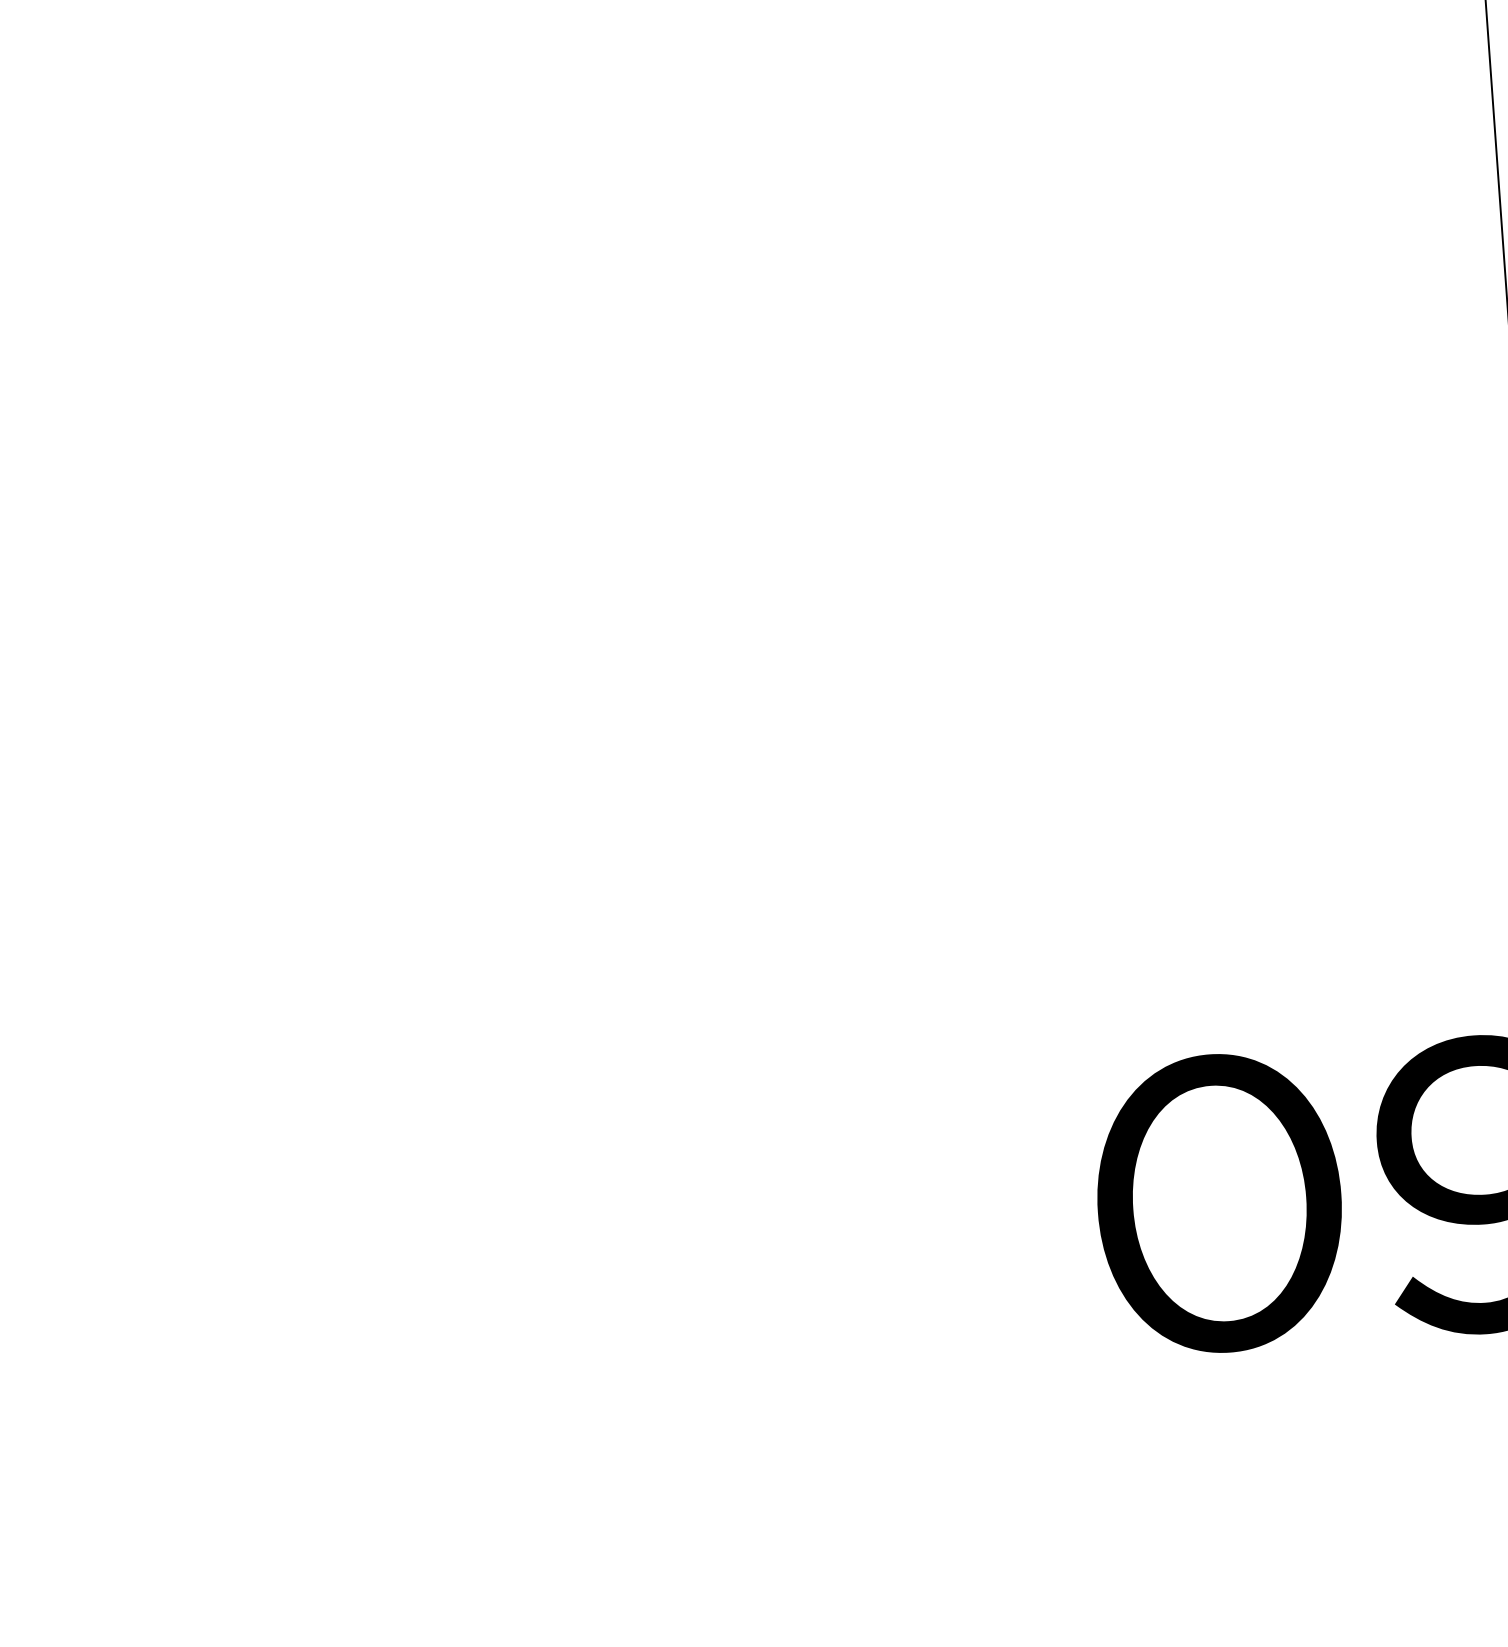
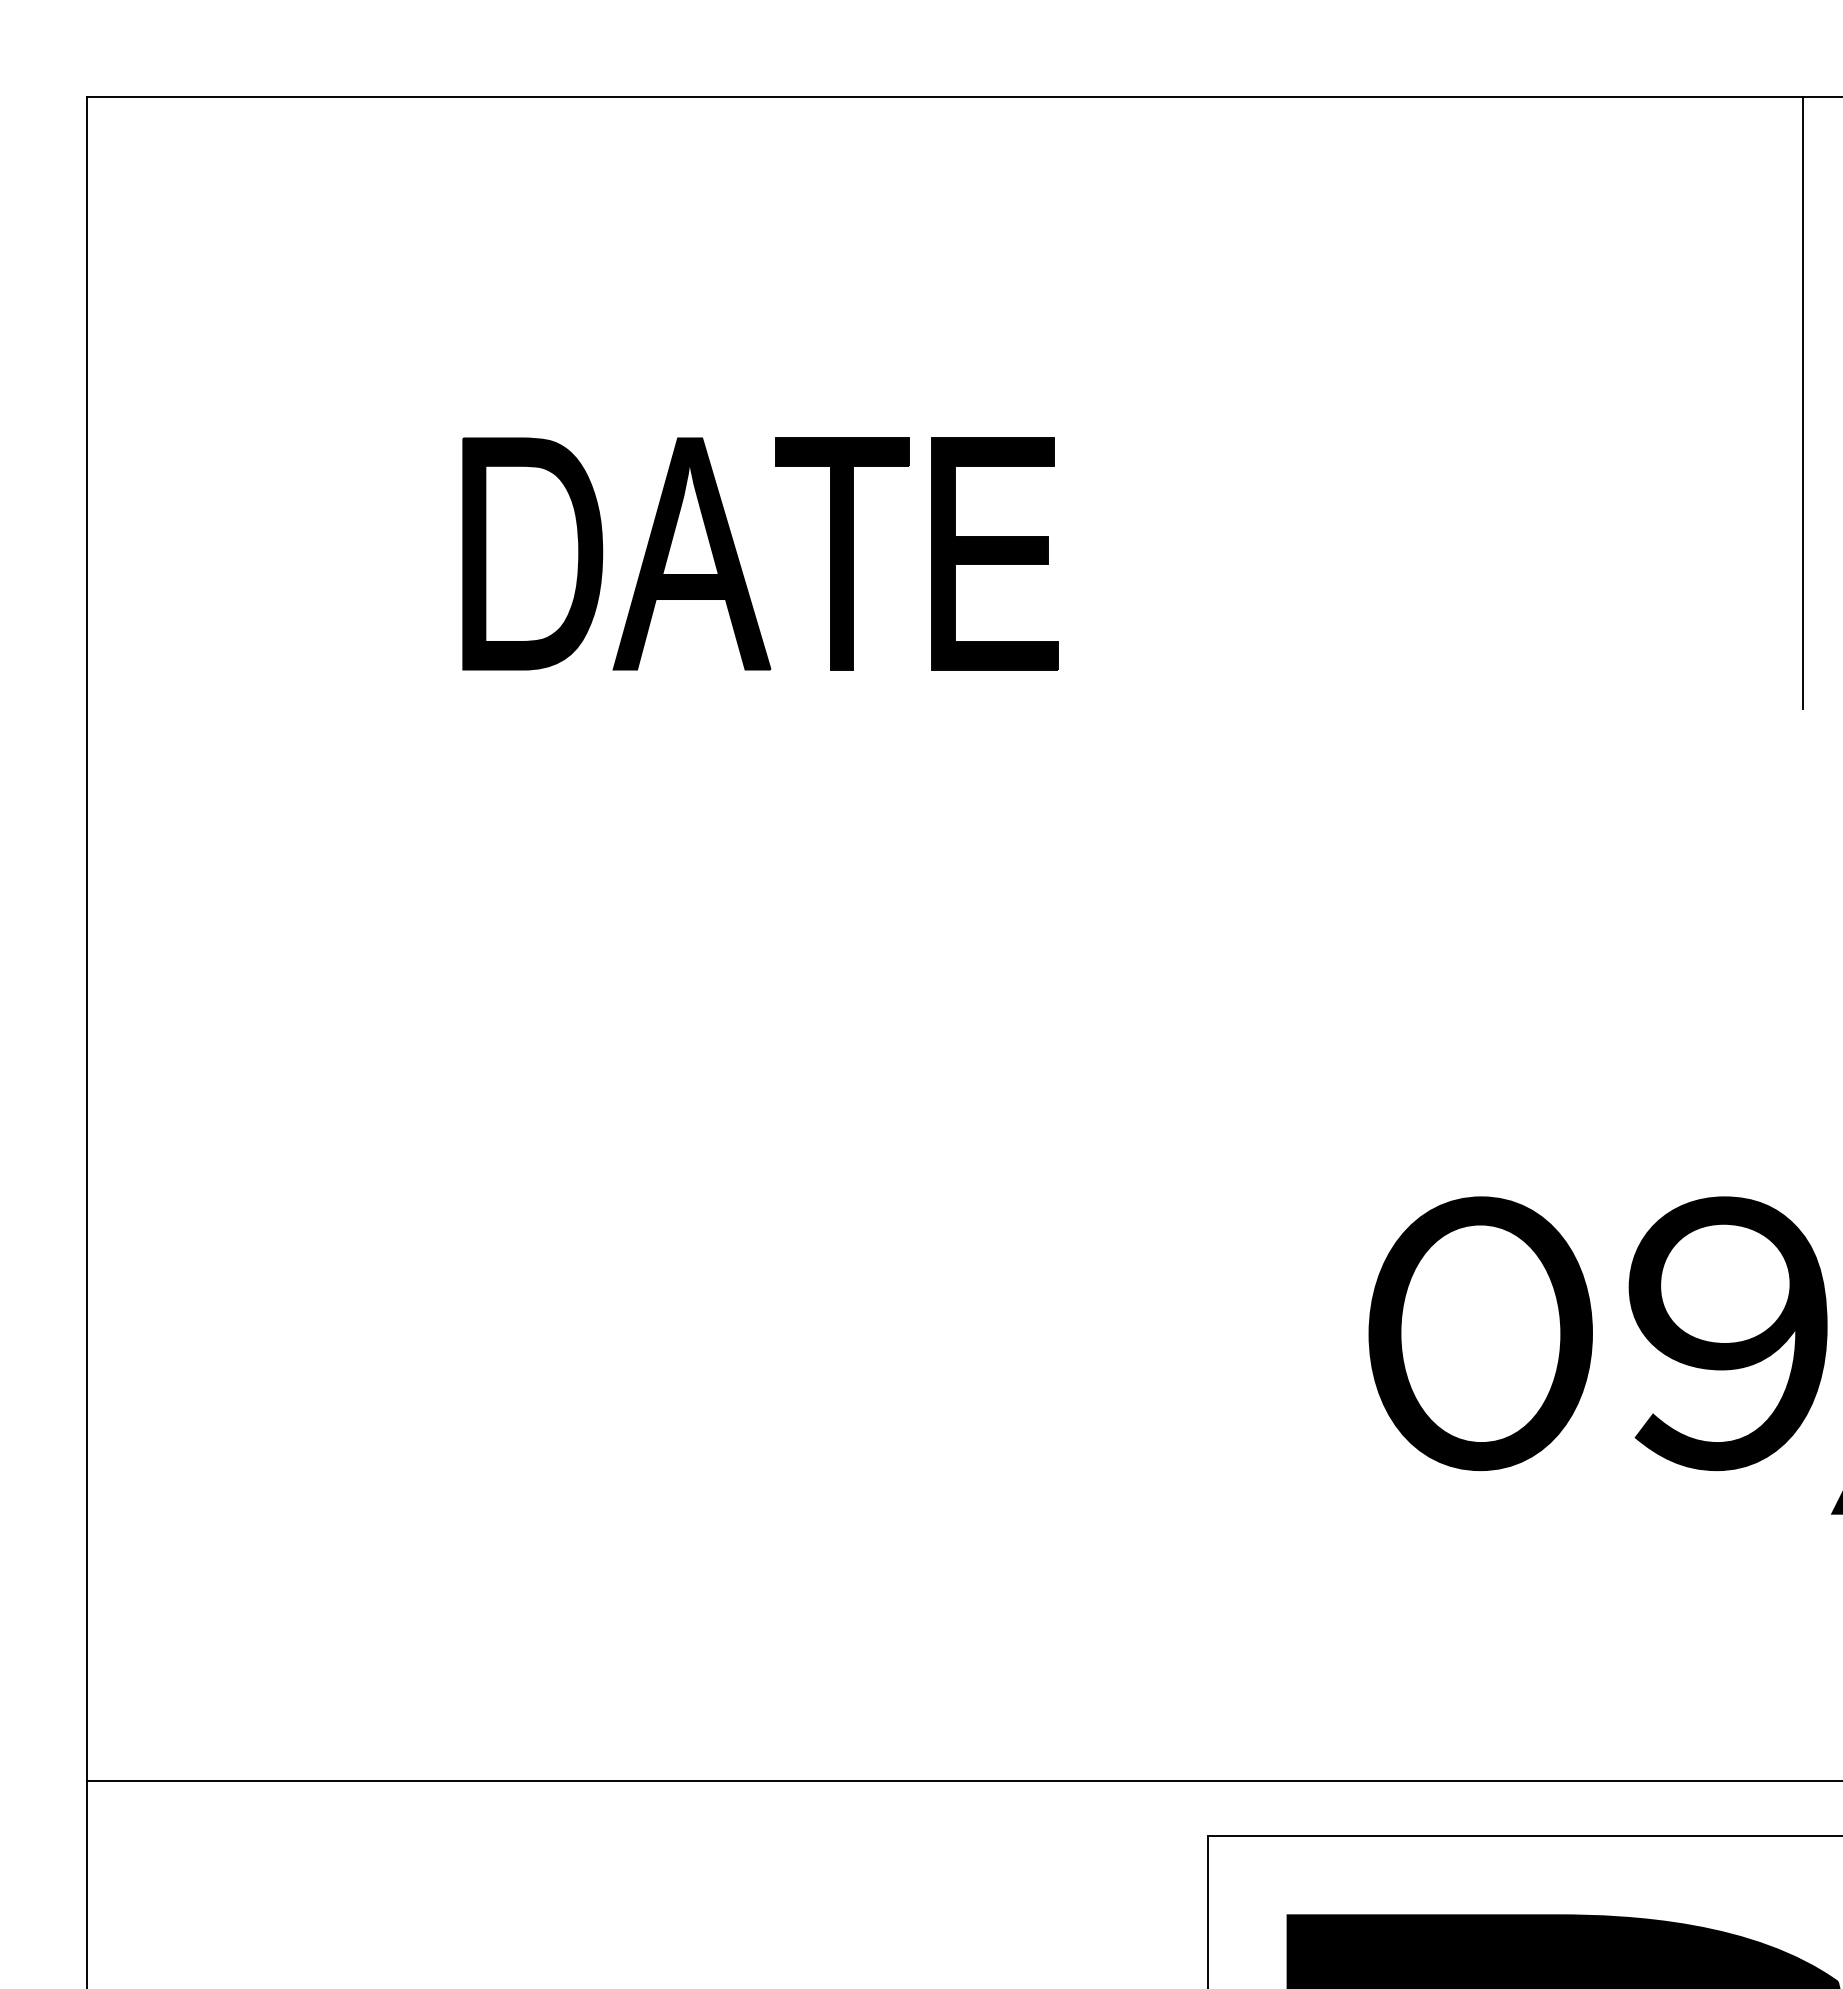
part: (354, 421) -> (739, 560), added

